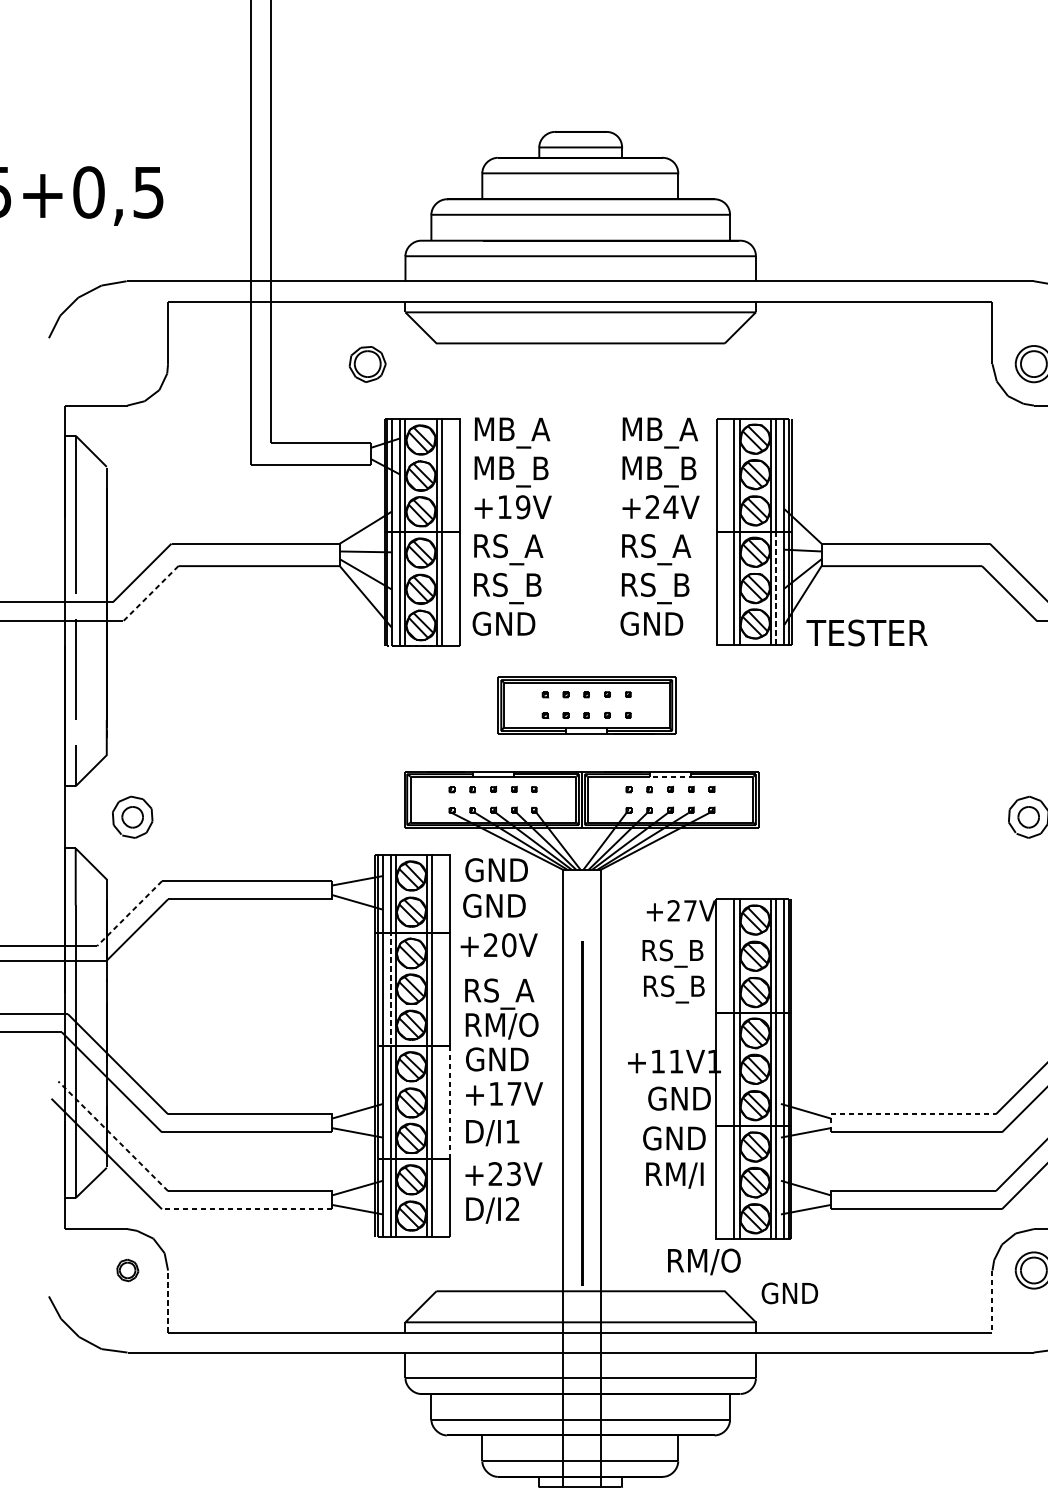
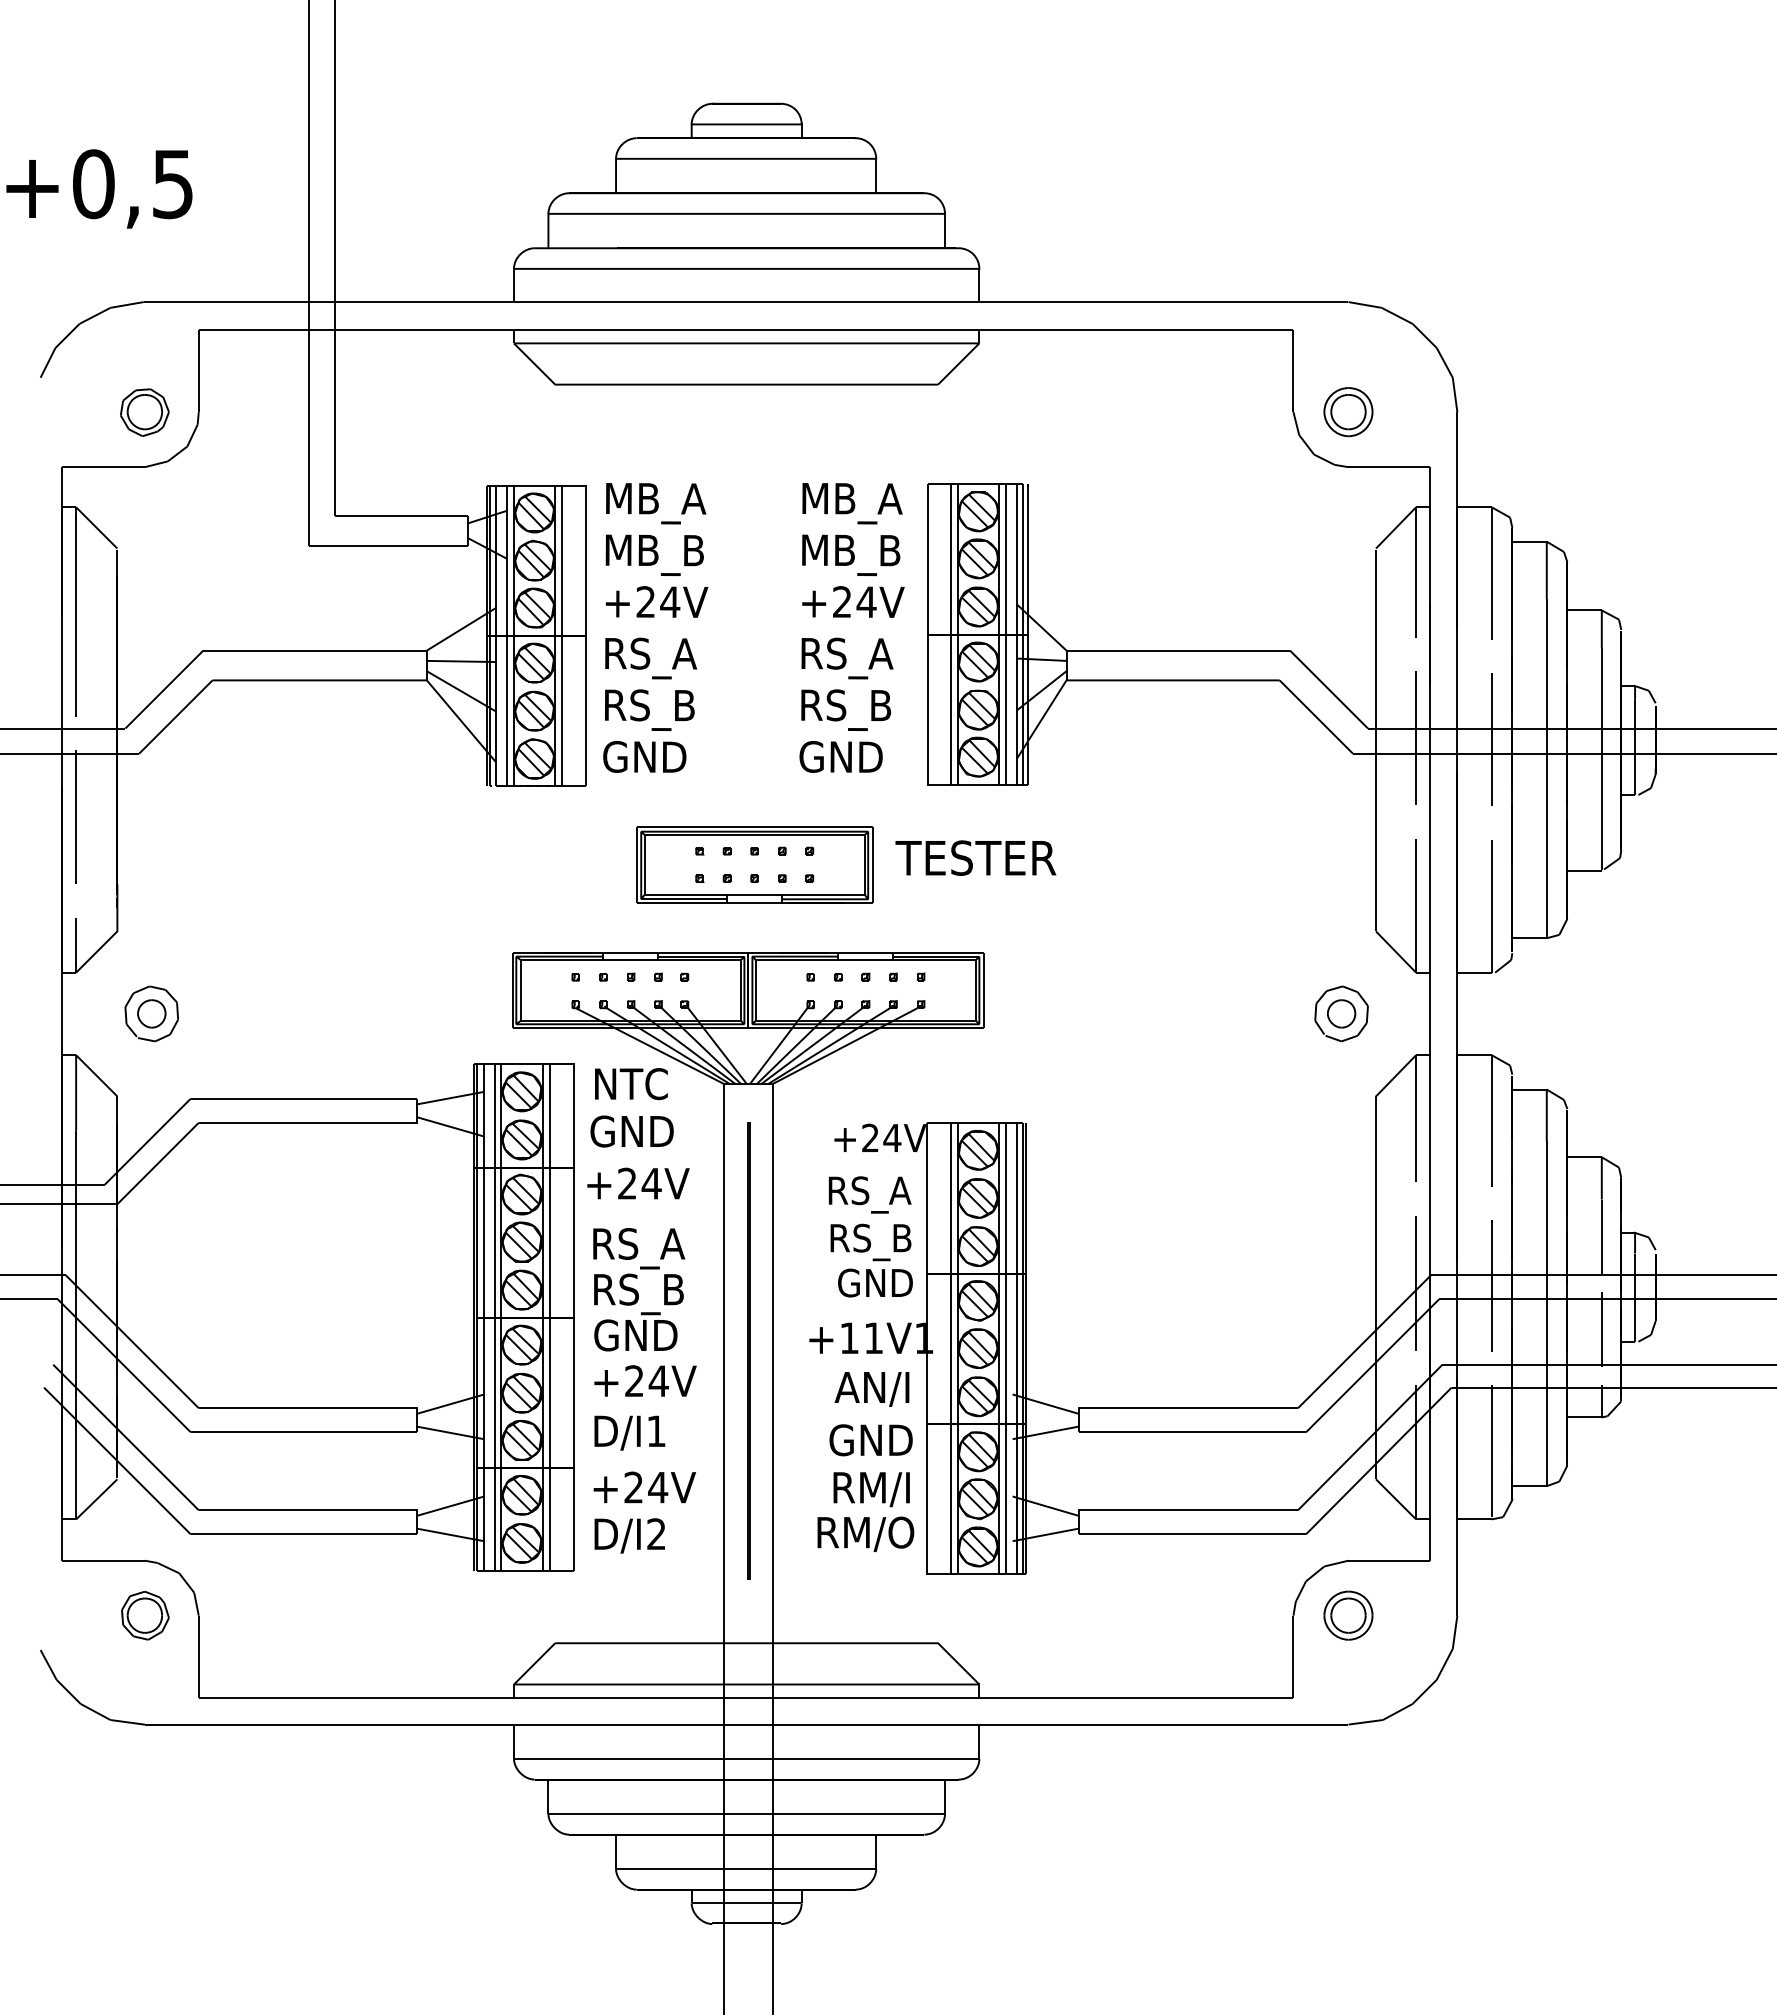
part: (367, 364) -> (144, 412), moved
text: (514, 507) -> (658, 602), +19V -> +24V
line: (775, 583) -> (1005, 703), dashed -> solid
line: (150, 594) -> (175, 717), dashed -> solid
text: (866, 632) -> (975, 857), moved
line: (671, 777) -> (867, 960), dashed -> solid
text: (496, 870) -> (634, 1084), GND -> NTC
text: (690, 910) -> (892, 1137), +27V -> +24V
line: (129, 913) -> (147, 1141), dashed -> solid
text: (509, 945) -> (651, 1183), +20V -> +24V
text: (696, 950) -> (900, 1190), RS_B -> RS_A
line: (390, 998) -> (494, 1254), dashed -> solid
text: (511, 1028) -> (654, 1294), RM/O -> RS_B
text: (505, 1093) -> (646, 1380), +17V -> +24V
text: (678, 1099) -> (876, 1388), GND -> AN/I
line: (450, 1103) -> (573, 1393), dashed -> solid
line: (582, 1112) -> (748, 1350), moved
line: (904, 1114) -> (1176, 1408), dashed -> solid
line: (112, 1136) -> (125, 1437), dashed -> solid
text: (514, 1173) -> (658, 1487), +23V -> +24V
line: (246, 1209) -> (303, 1534), dashed -> solid
text: (704, 1261) -> (865, 1533), moved
part: (127, 1270) -> (145, 1615), size x1.67
text: (789, 1292) -> (875, 1282), moved
line: (167, 1301) -> (198, 1656), dashed -> solid
line: (992, 1302) -> (1293, 1657), dashed -> solid

